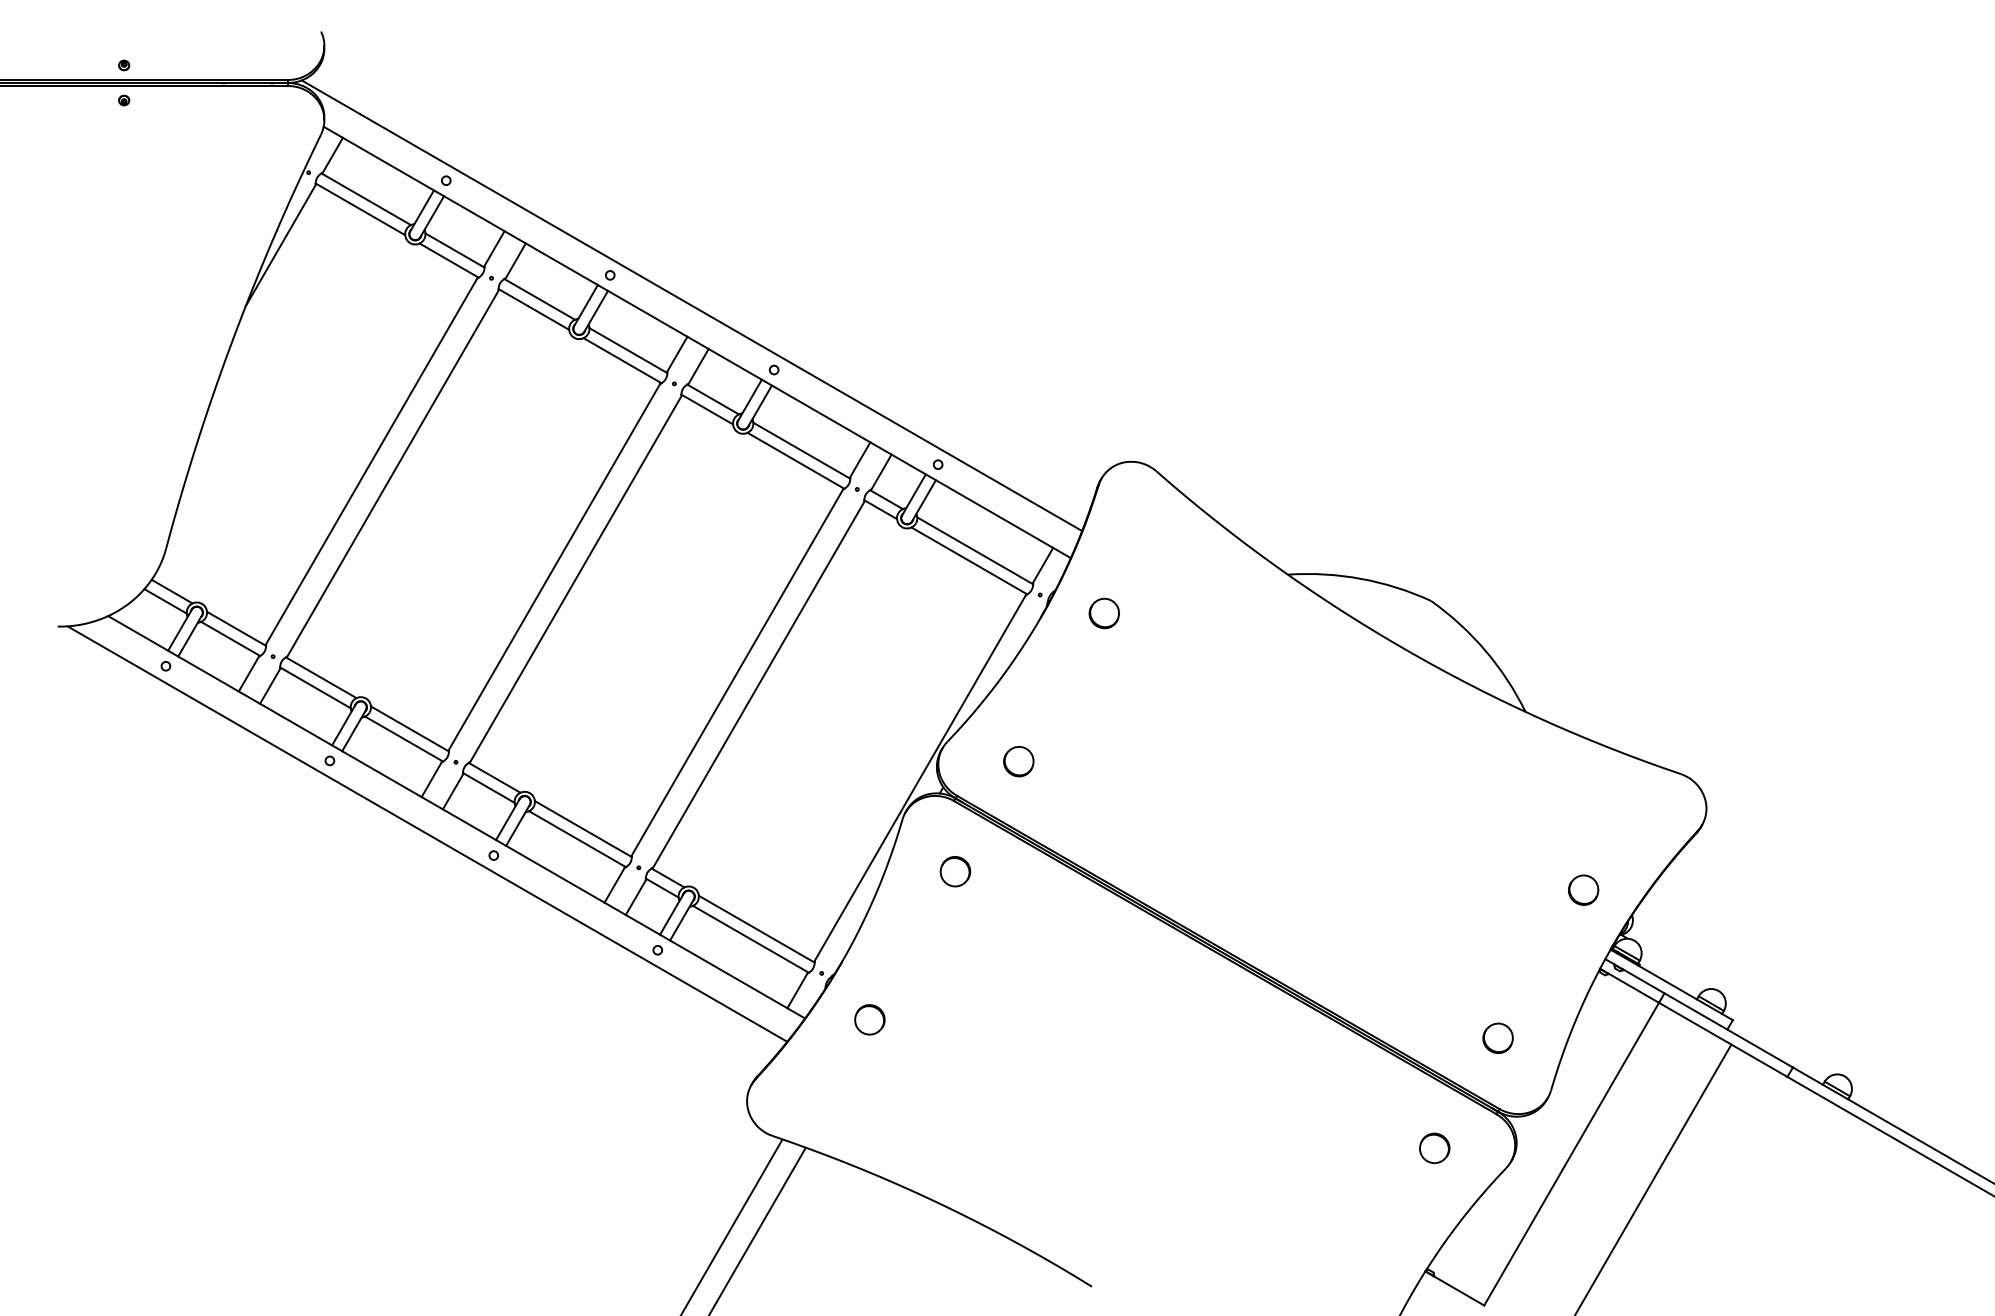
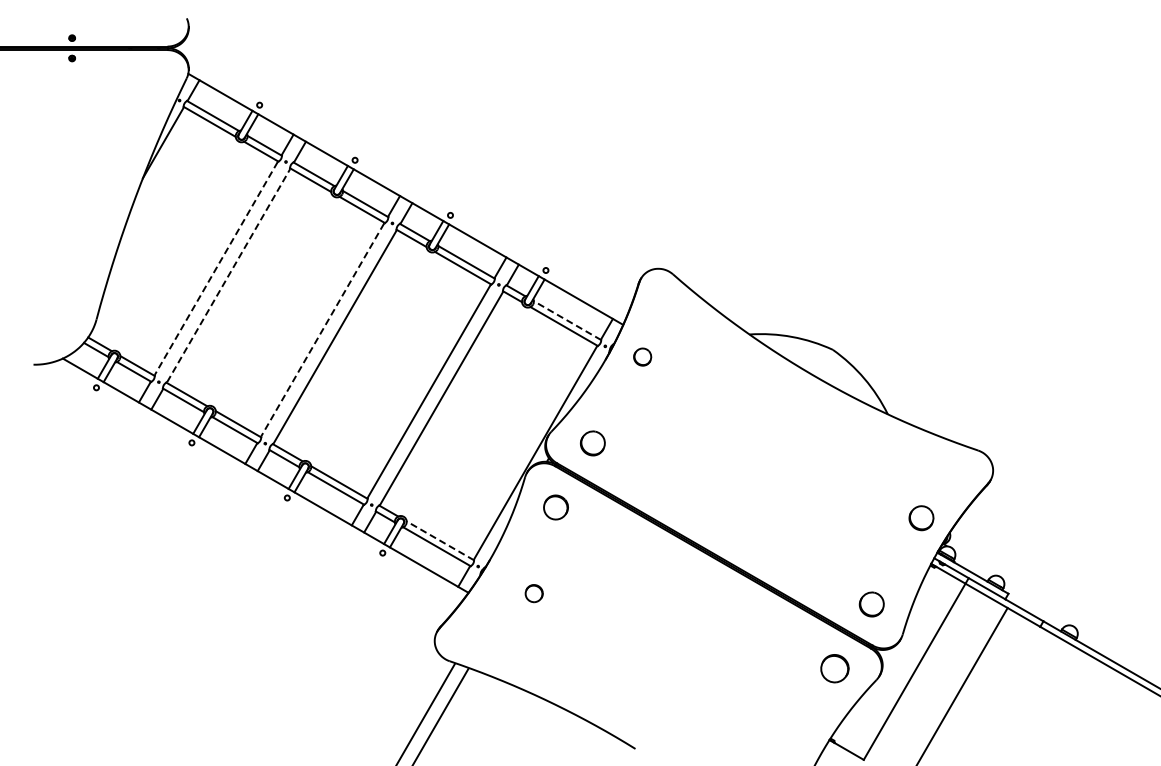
line: (691, 304) -> (402, 177), removed
line: (372, 461) -> (216, 268), solid -> dashed
line: (392, 473) -> (228, 275), solid -> dashed
line: (975, 550) -> (567, 320), solid -> dashed
line: (554, 566) -> (322, 329), solid -> dashed
part: (1018, 760) -> (592, 442), size x1.4
line: (427, 834) -> (248, 485), removed
part: (954, 870) -> (555, 506), size x1.4
part: (1583, 889) -> (921, 517), size x1.4
line: (756, 928) -> (440, 540), solid -> dashed
part: (868, 1019) -> (533, 593), moved
part: (1497, 1036) -> (871, 603), size x1.4
part: (1433, 1146) -> (834, 667), size x1.6

